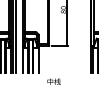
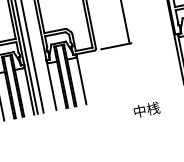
text: (53, 81) -> (145, 109), moved

